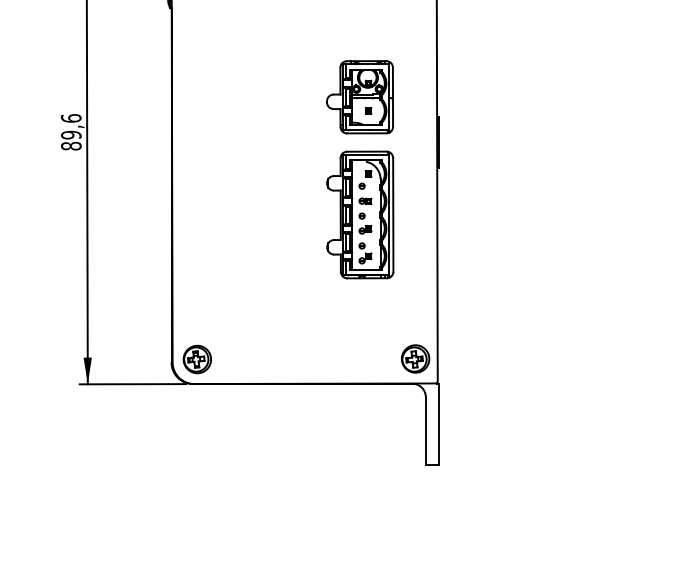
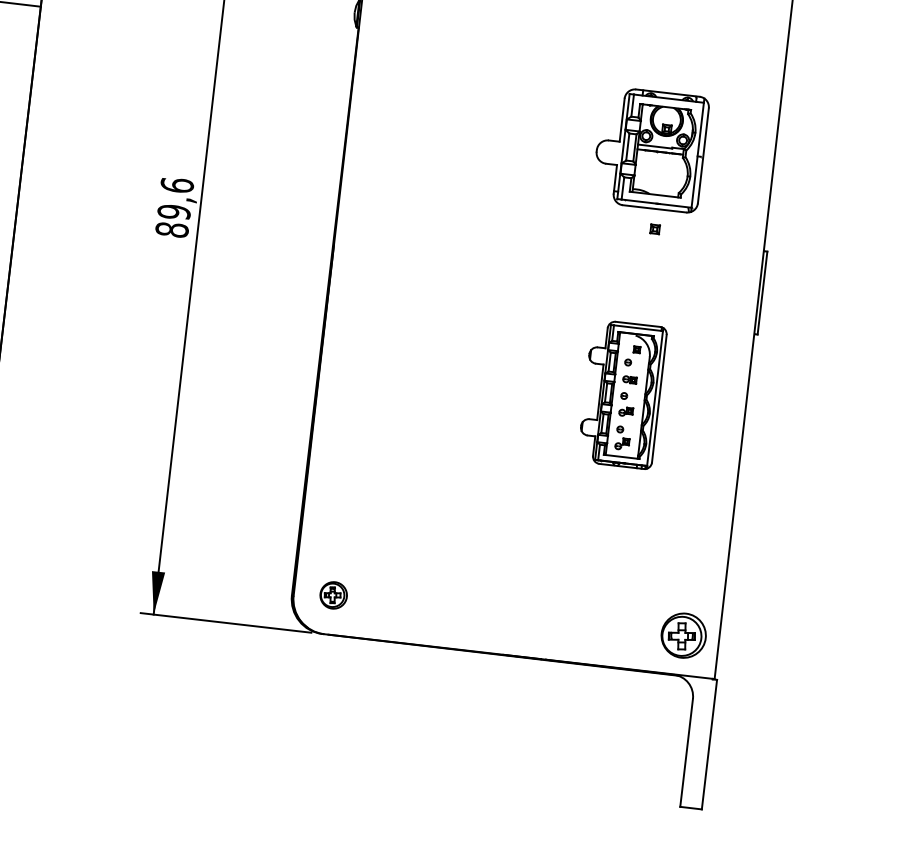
part: (359, 97) -> (649, 150), moved
part: (360, 214) -> (622, 393), size x0.7
part: (196, 359) -> (332, 595), size x0.6

